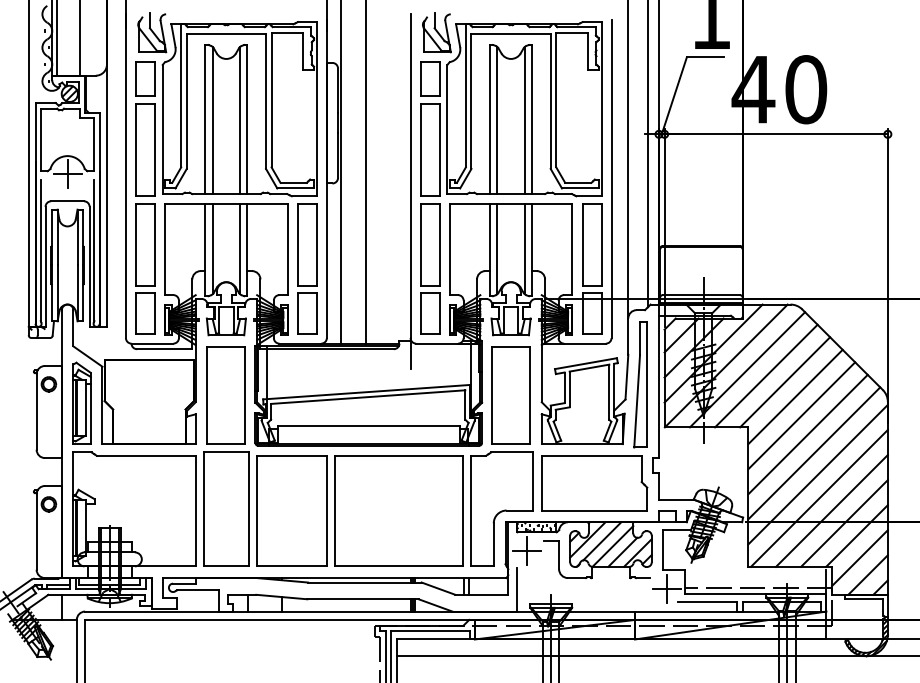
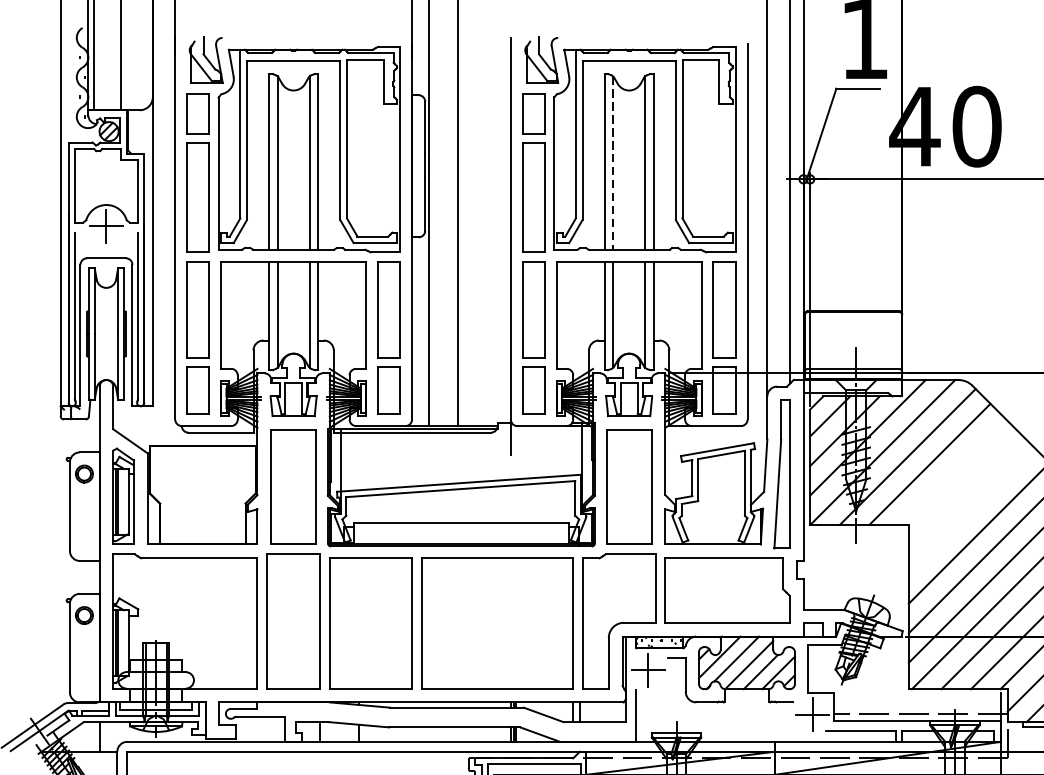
line: (497, 120) -> (613, 163), solid -> dashed
line: (785, 382) -> (952, 471), removed
line: (795, 396) -> (964, 488), removed
line: (801, 415) -> (971, 510), removed

